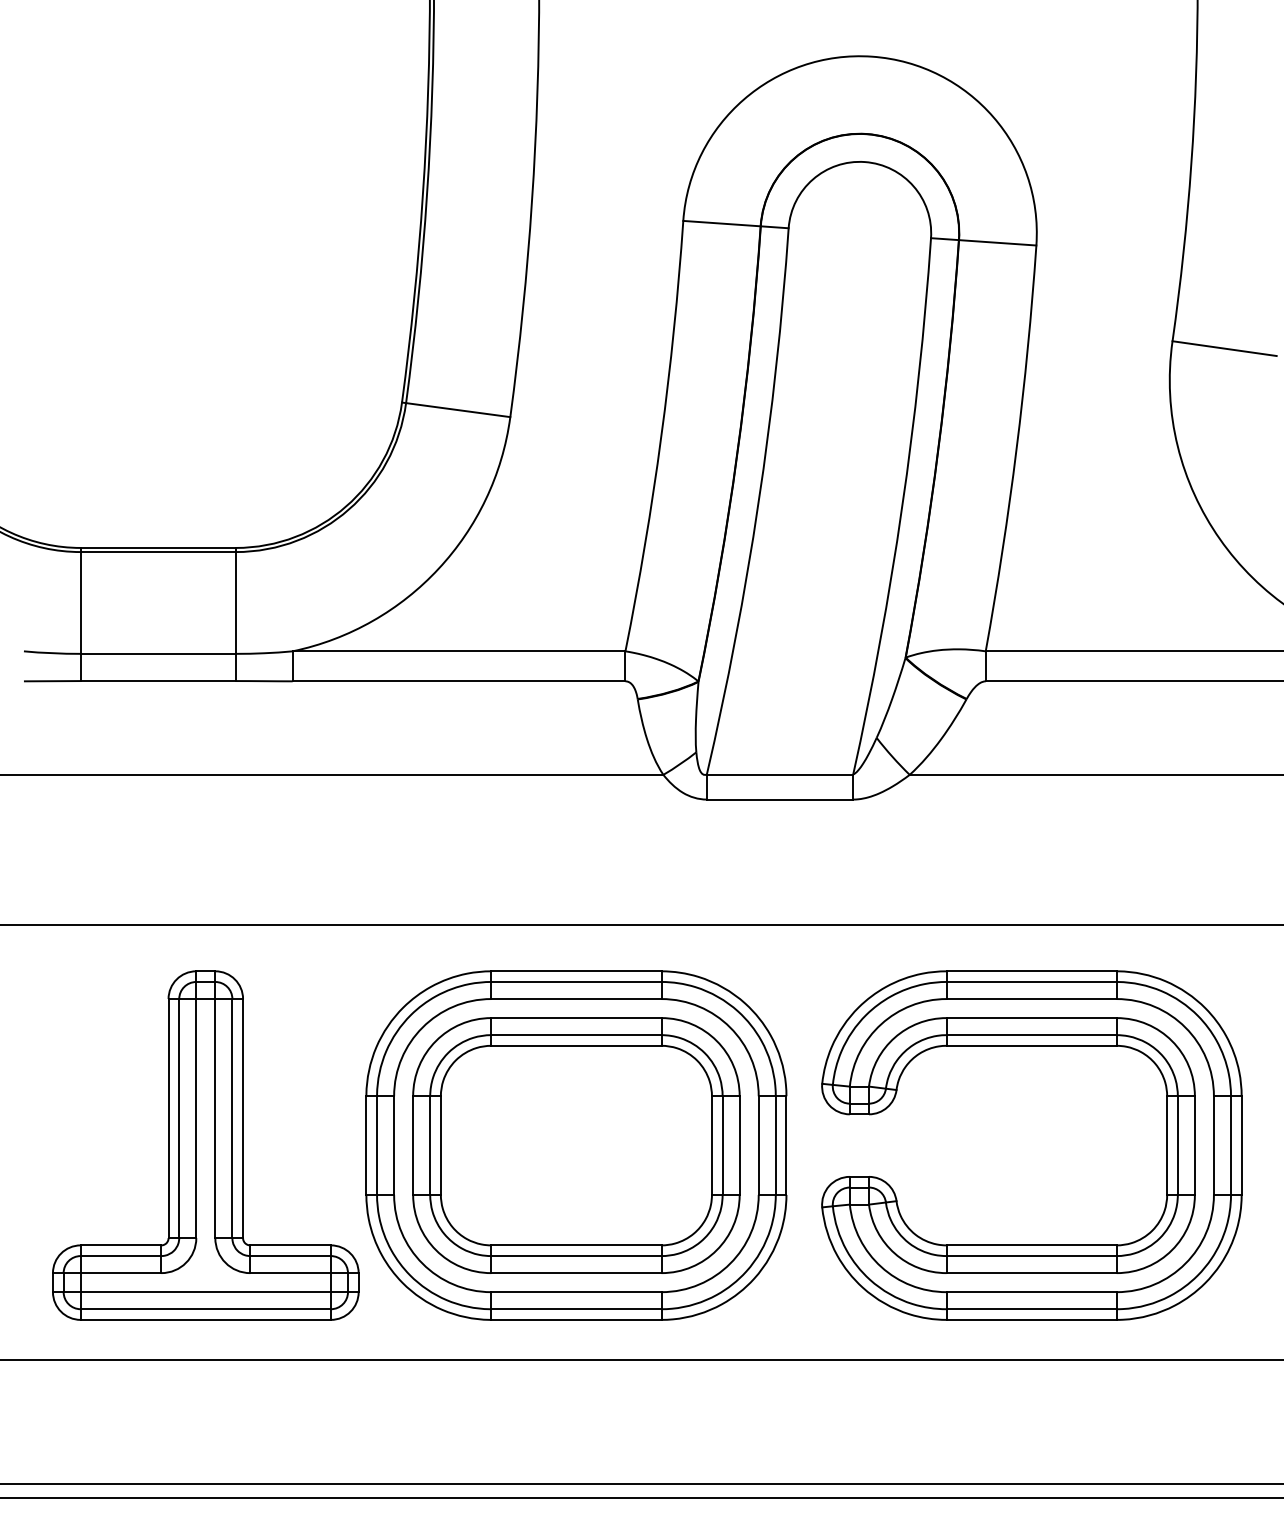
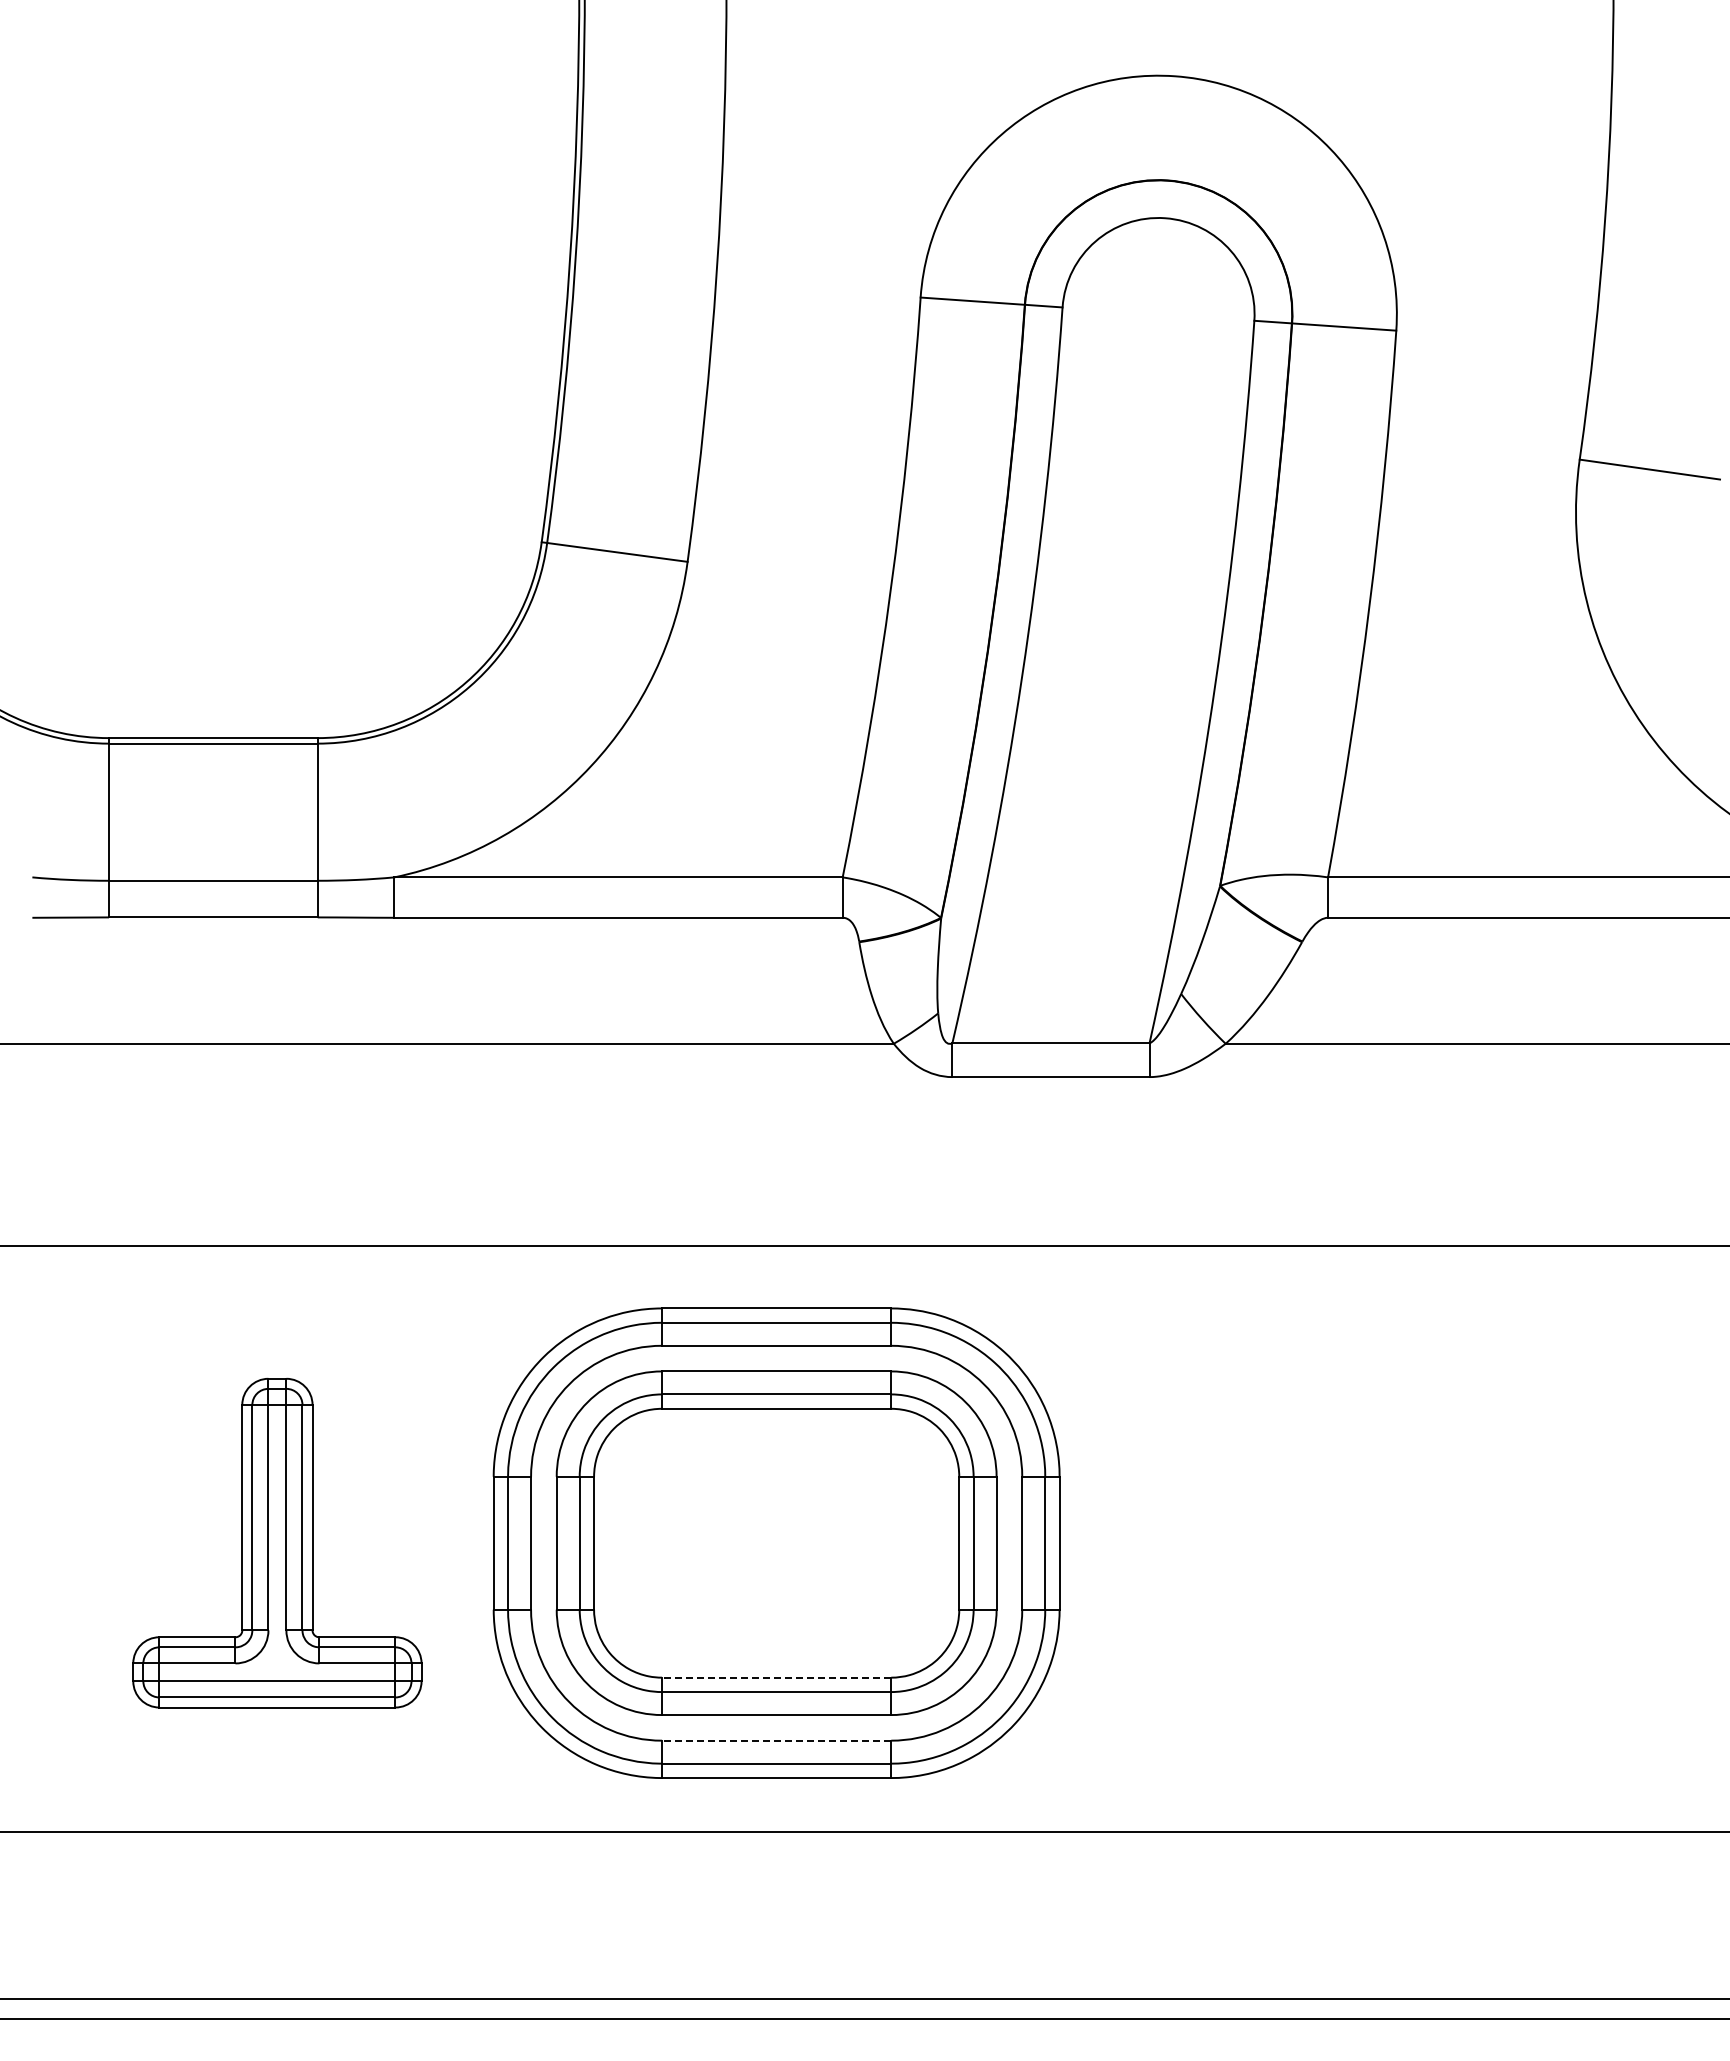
part: (1031, 1046) -> (1389, 1409), removed
part: (205, 1145) -> (277, 1542), size x0.7
line: (576, 1245) -> (776, 1677), solid -> dashed
line: (576, 1292) -> (776, 1740), solid -> dashed

